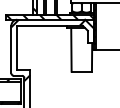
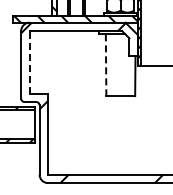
line: (17, 47) -> (29, 61), solid -> dashed
line: (71, 50) -> (106, 65), solid -> dashed

